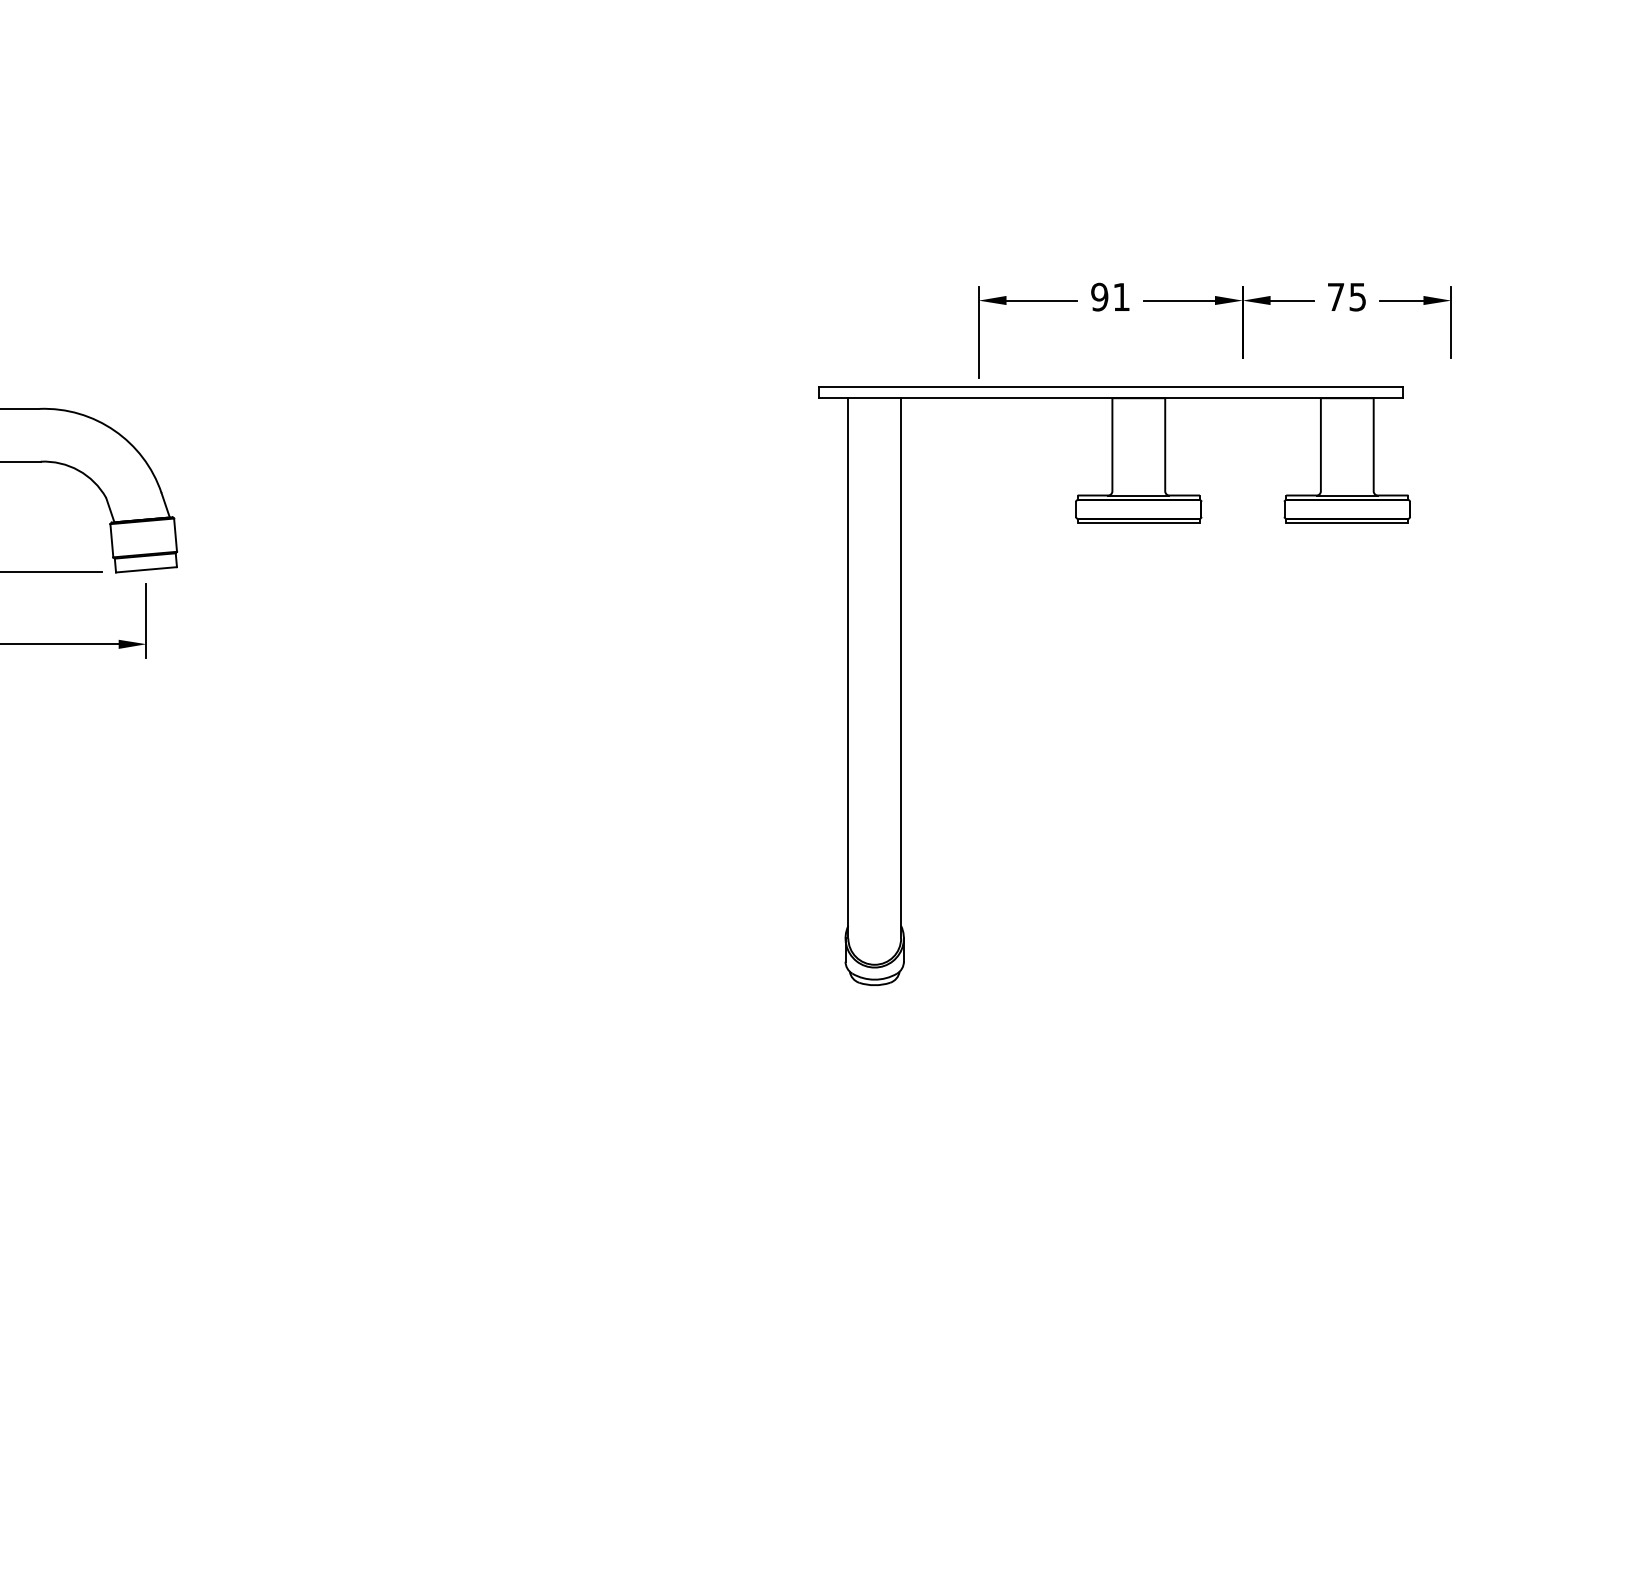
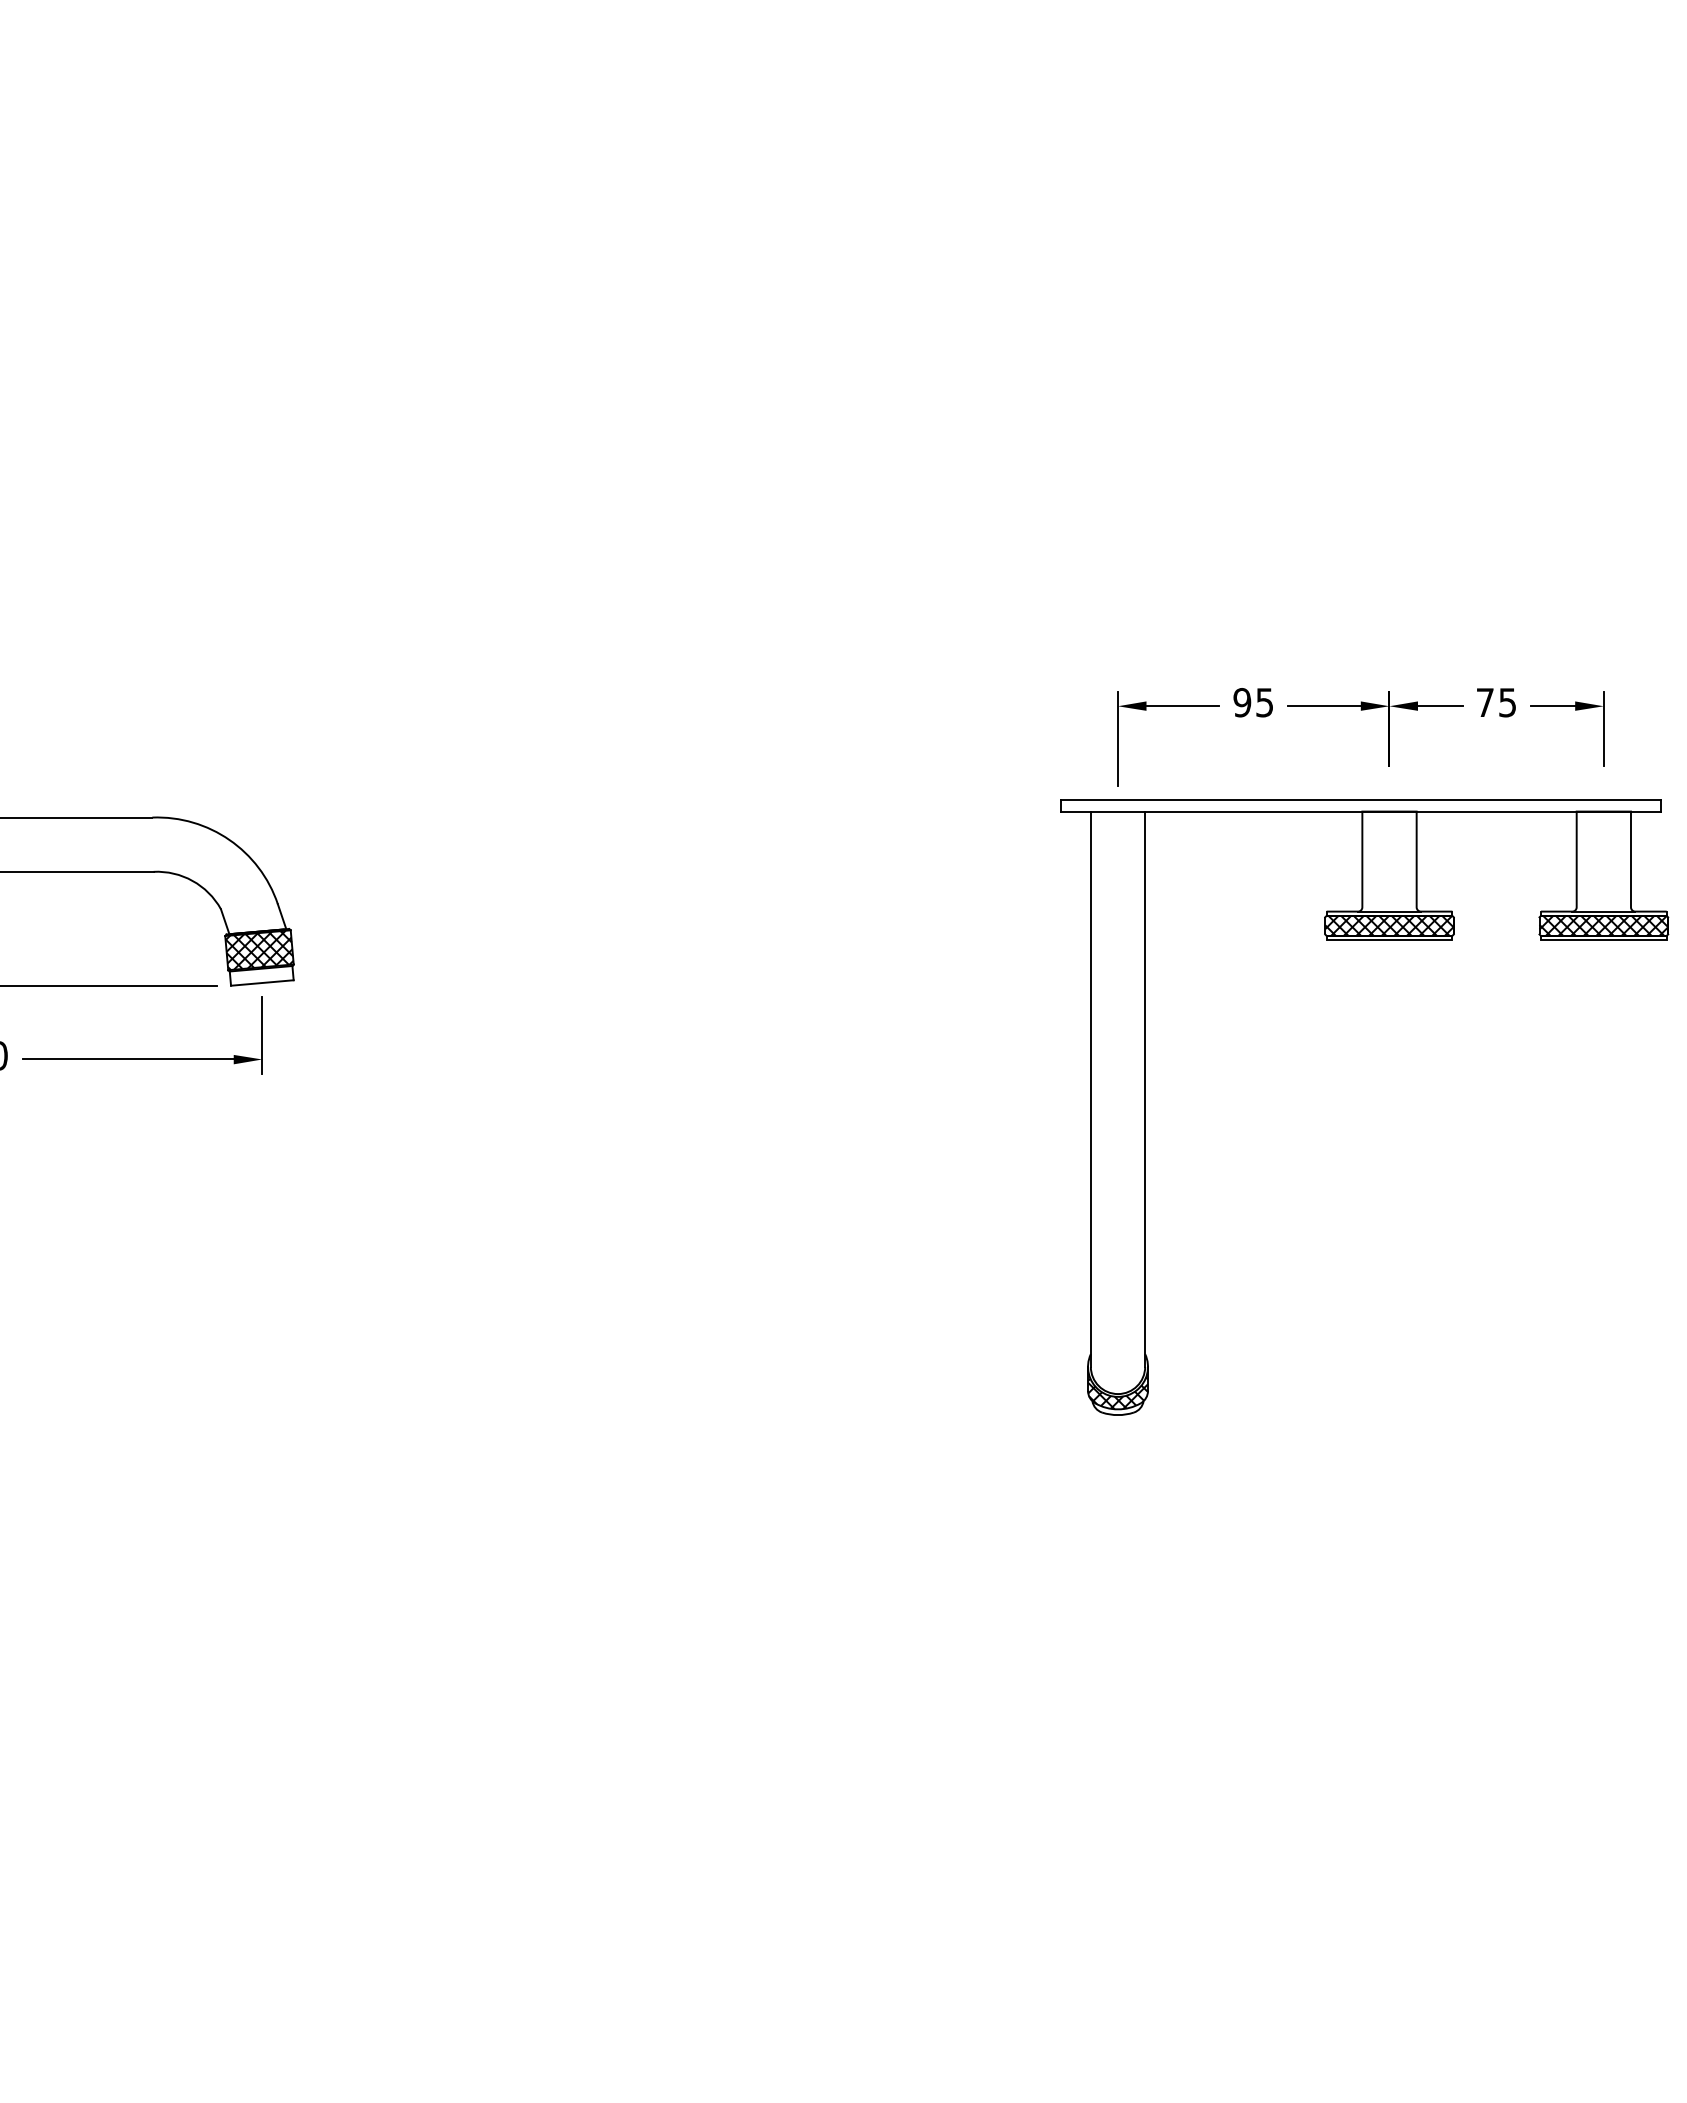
text: (1121, 296) -> (1264, 702), 91 -> 95
part: (1114, 523) -> (1364, 940), moved
hatch: (143, 537) -> (259, 949), added

